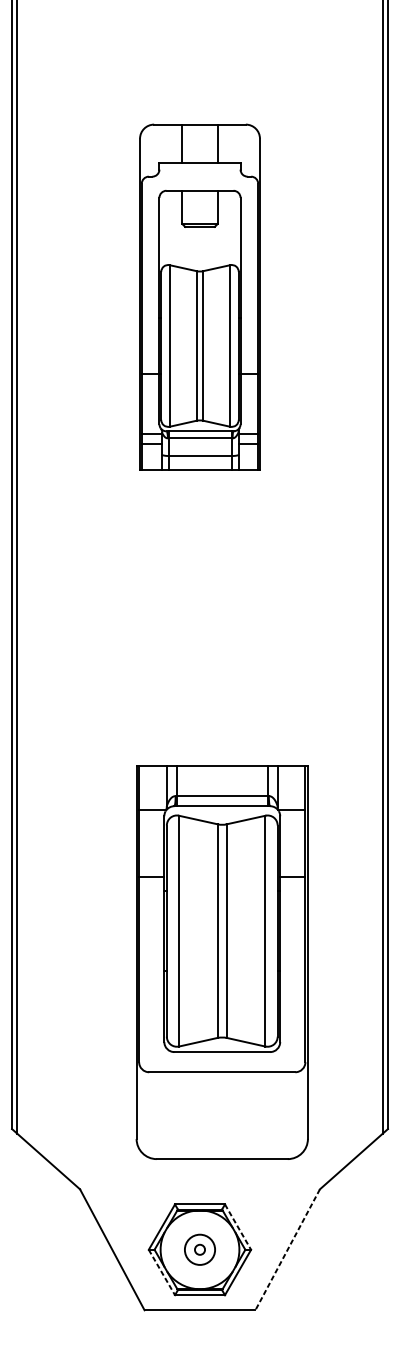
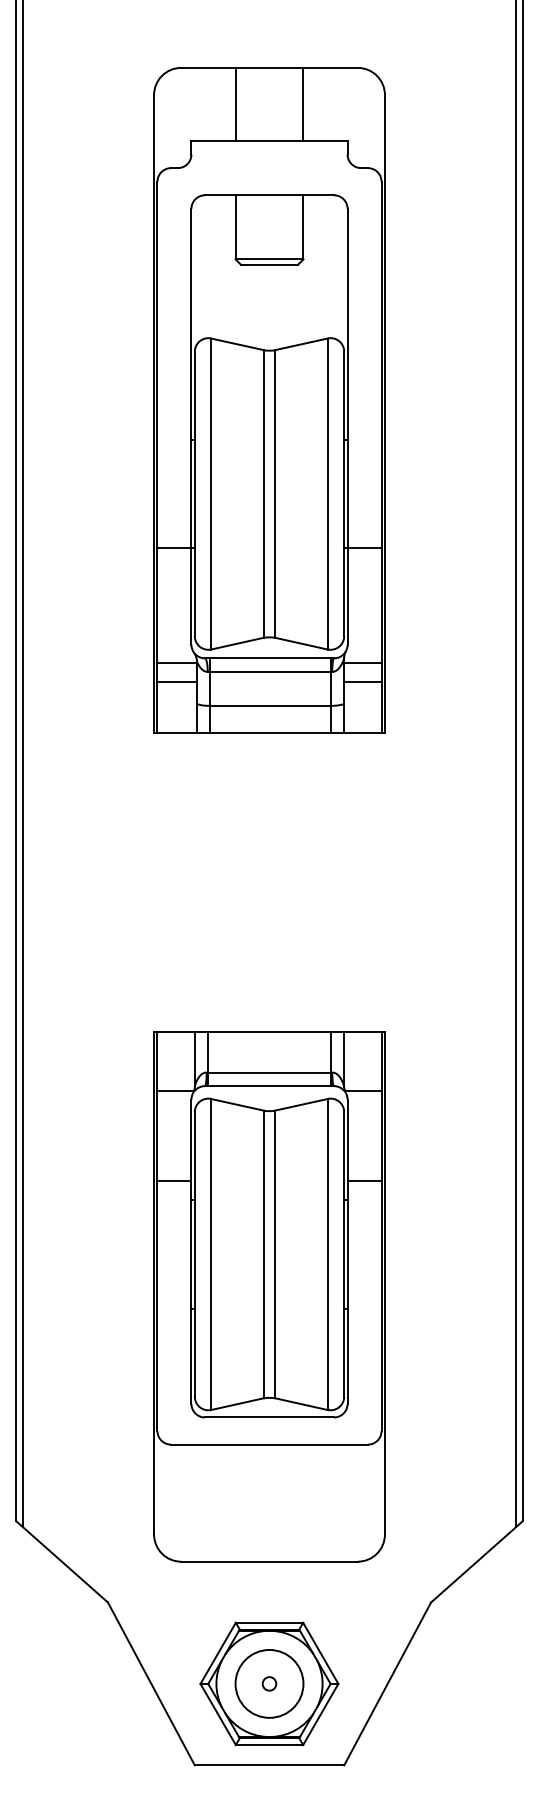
part: (200, 297) -> (269, 400), size x1.43
part: (222, 962) -> (269, 1296), moved
line: (238, 1227) -> (321, 1653), dashed -> solid
circle: (200, 1249) -> (269, 1683), size x1.67
line: (287, 1250) -> (387, 1684), dashed -> solid
line: (162, 1272) -> (218, 1714), dashed -> solid

